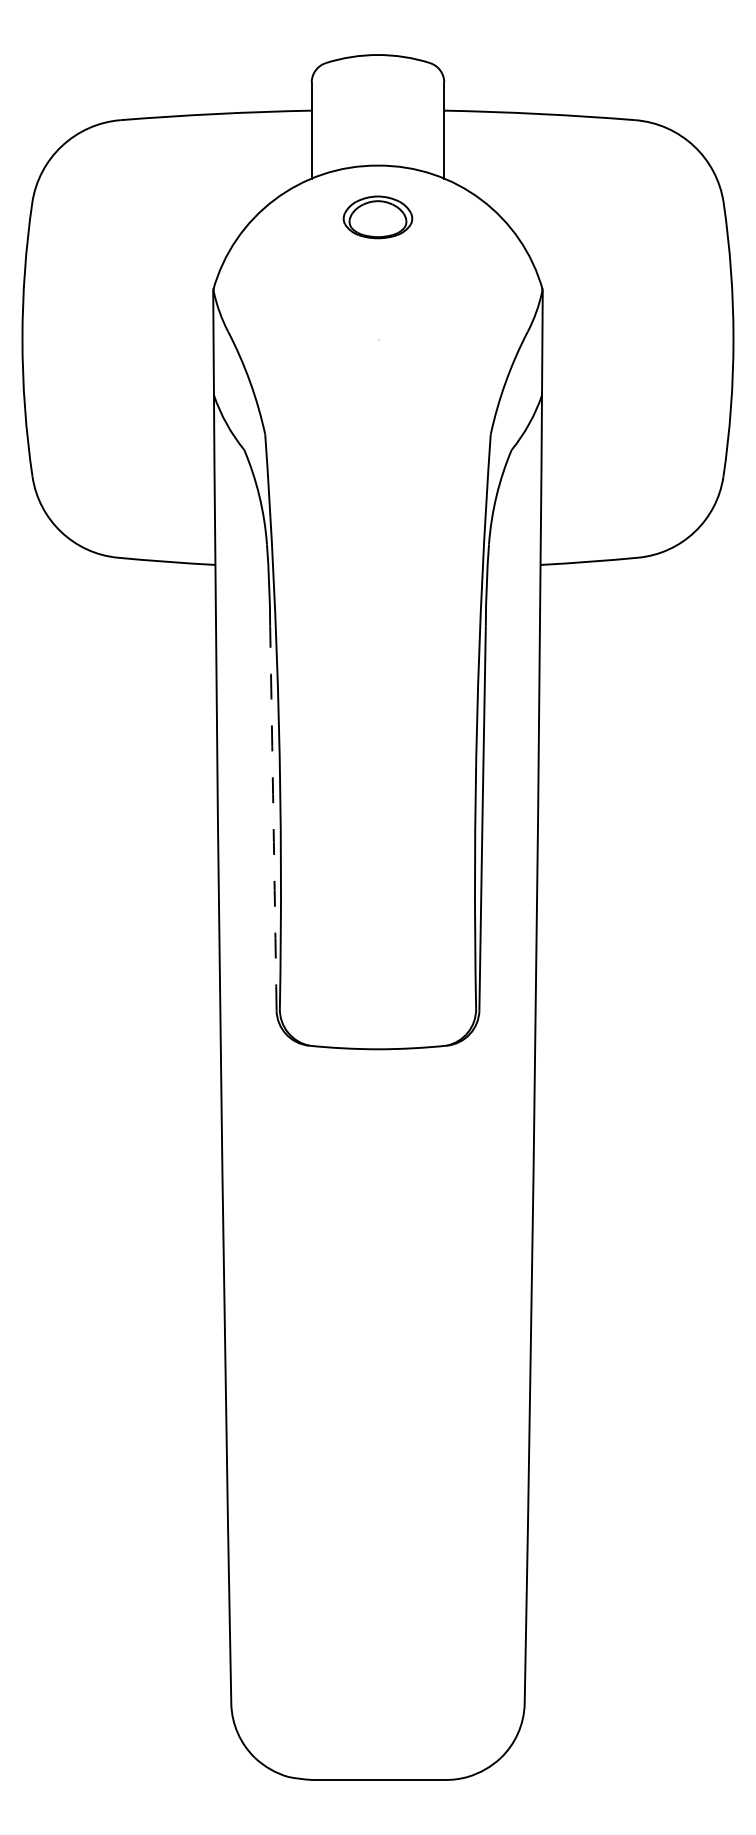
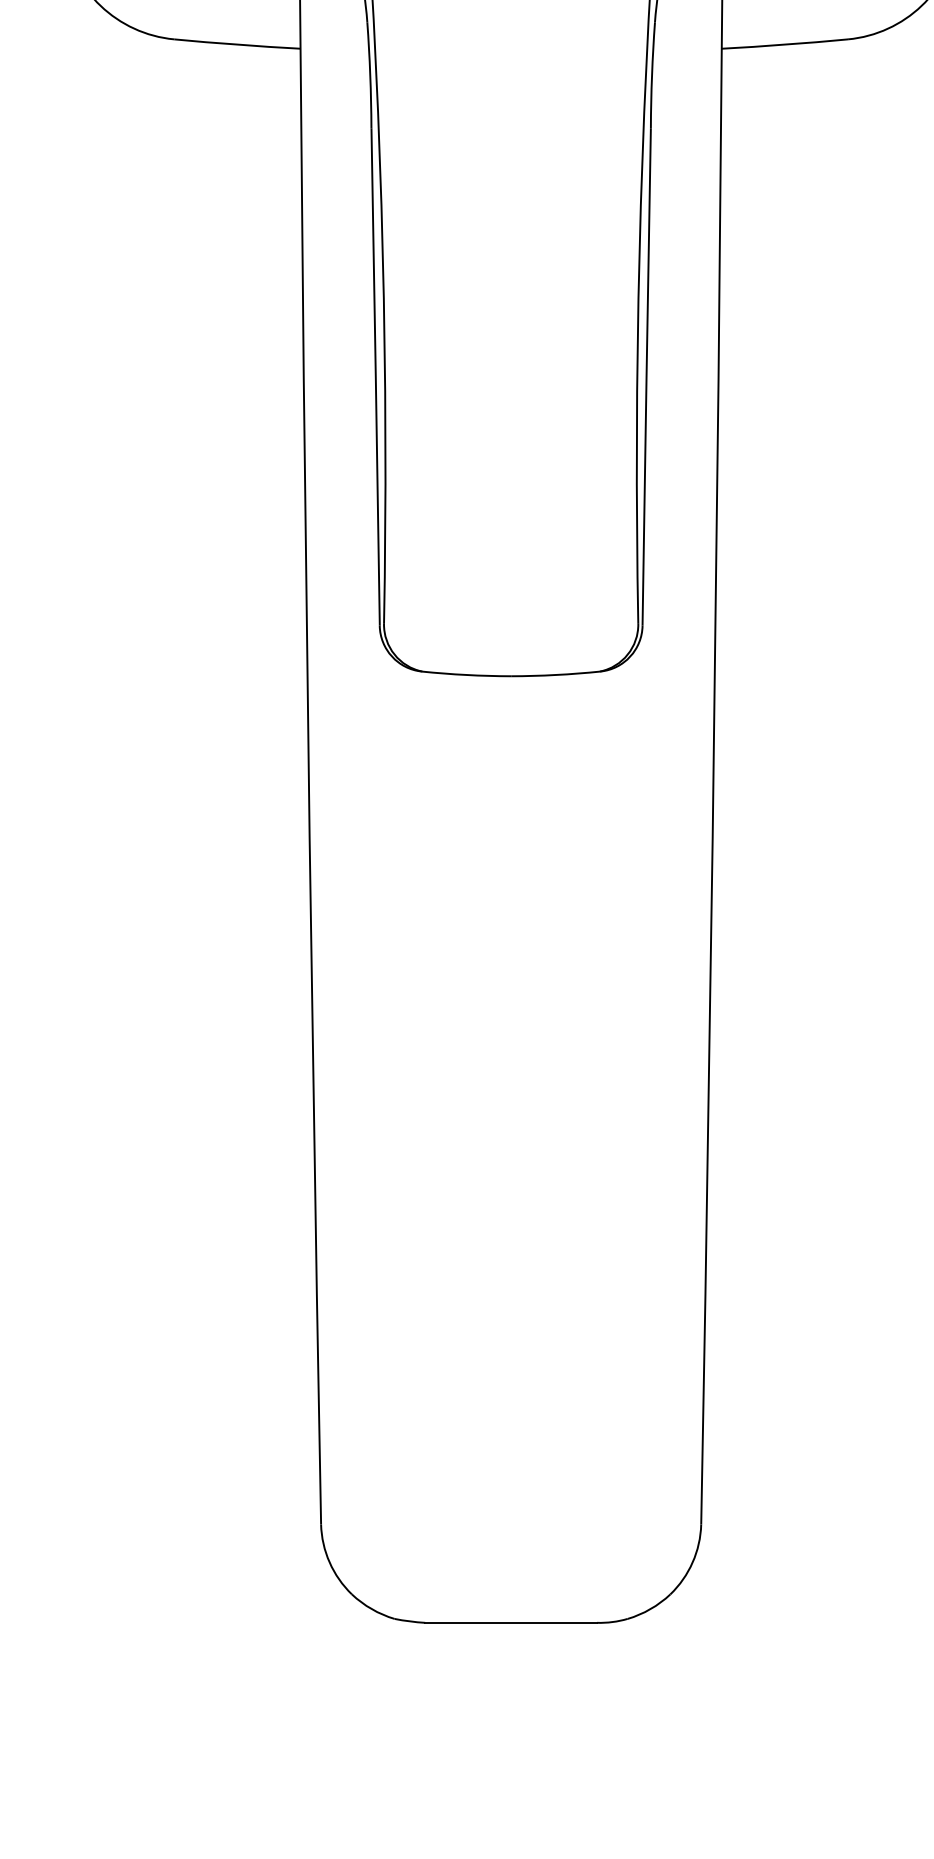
arc: (273, 818) -> (375, 377), dashed -> solid

